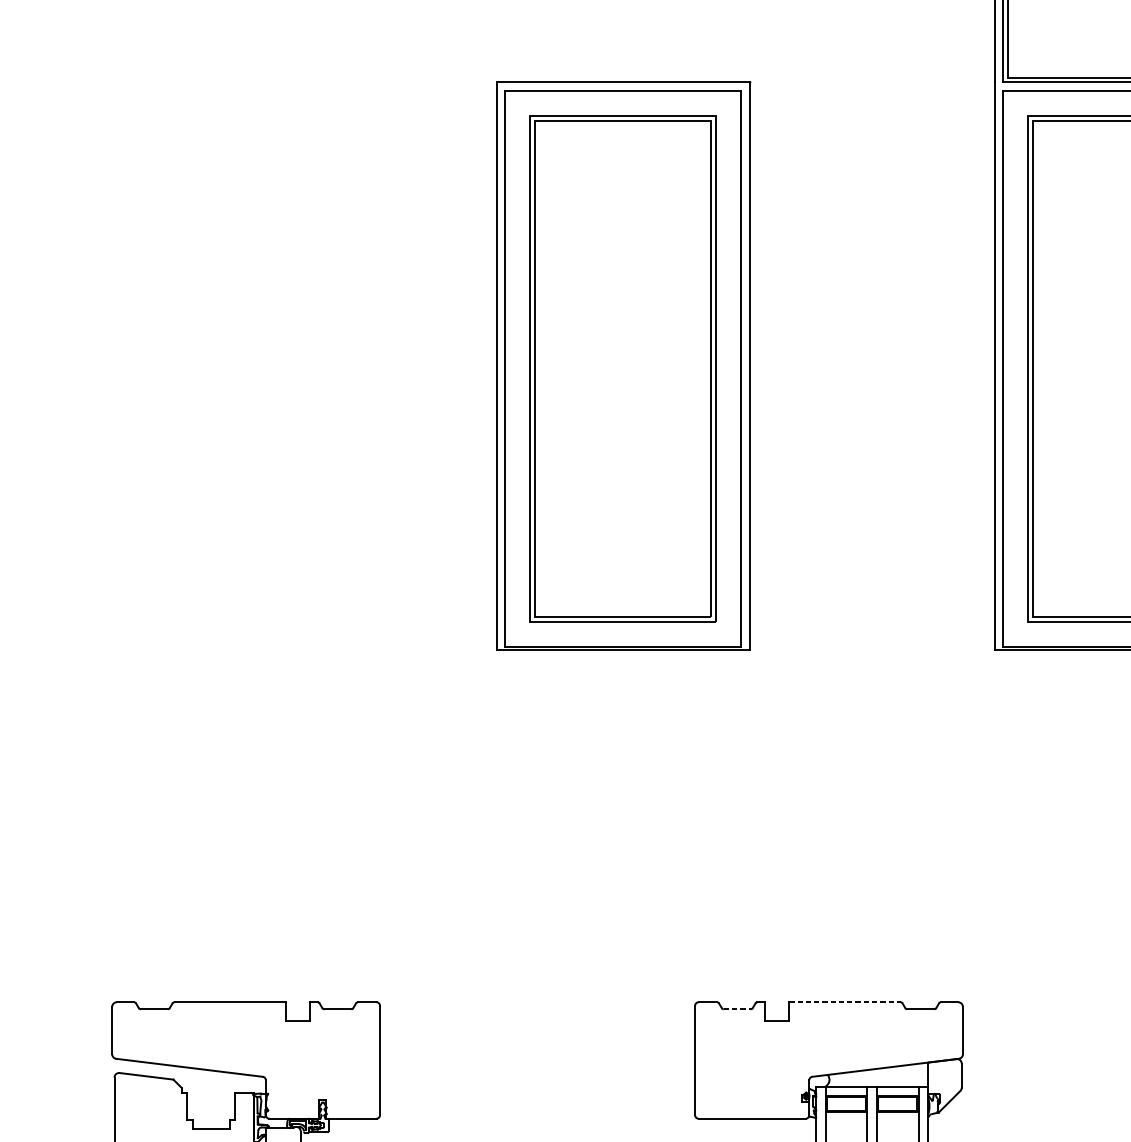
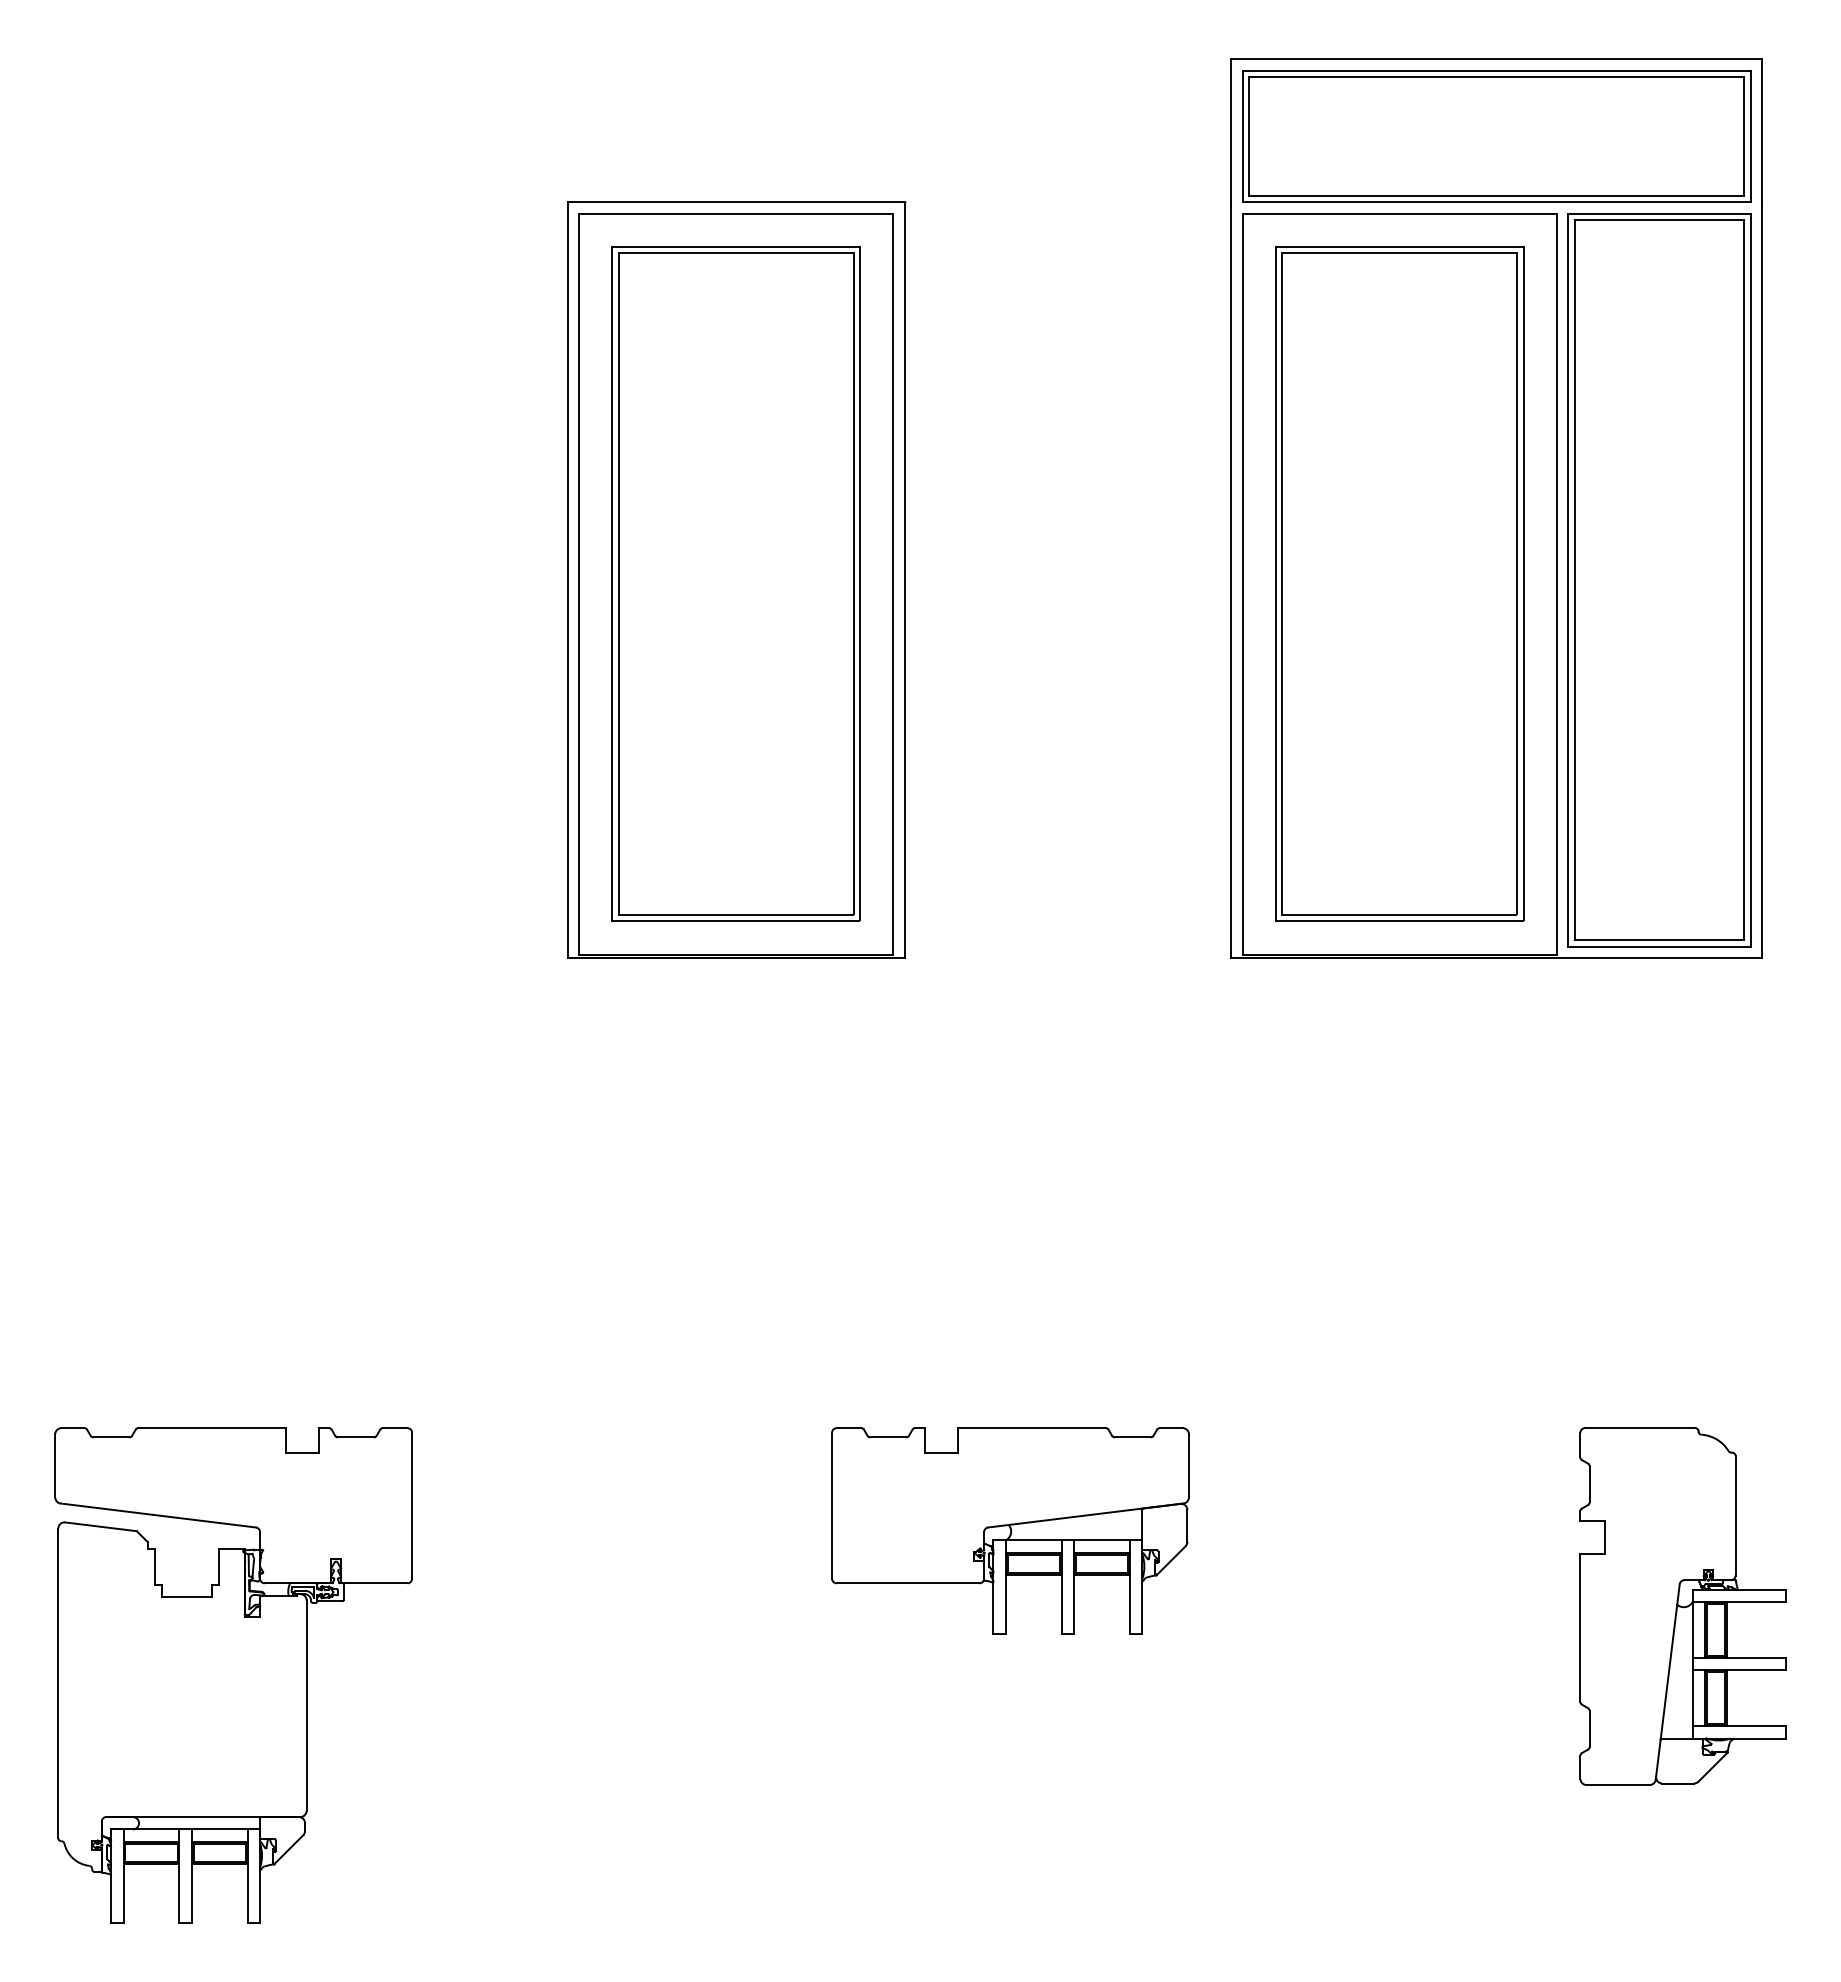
line: (845, 1002) -> (1032, 1428), dashed -> solid
line: (737, 1009) -> (888, 1437), dashed -> solid

